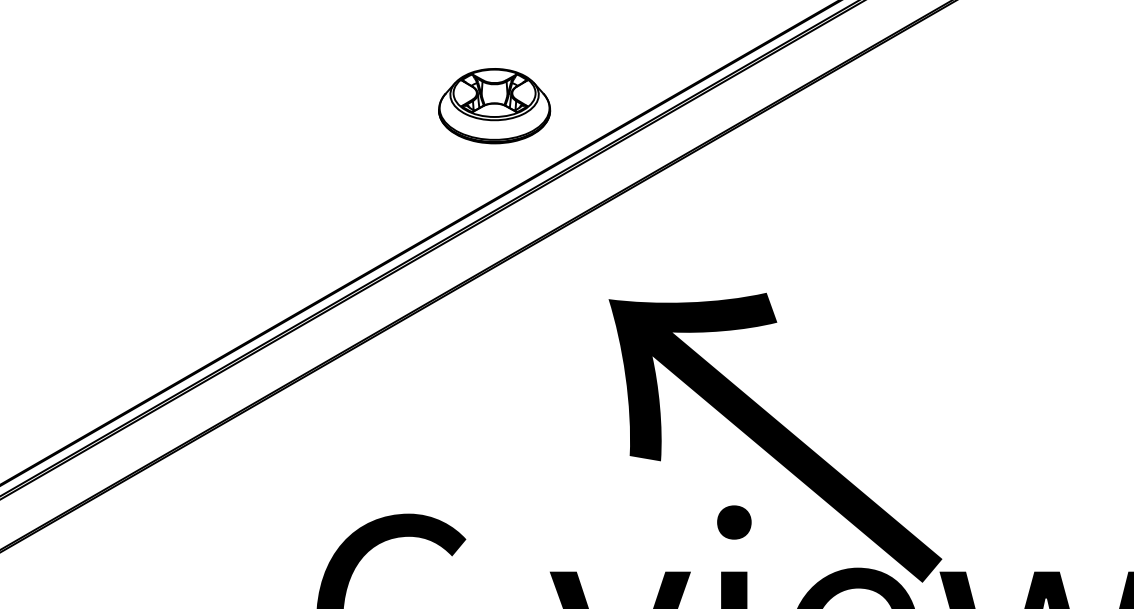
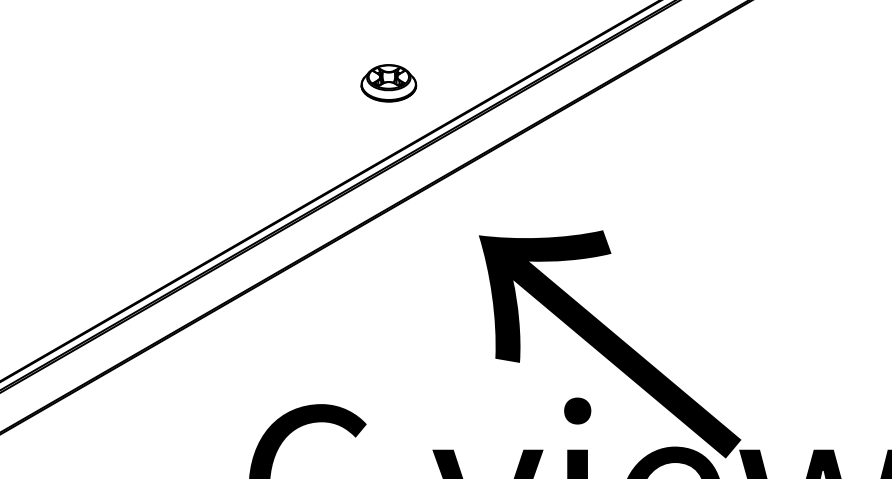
part: (493, 105) -> (388, 82), size x0.62

